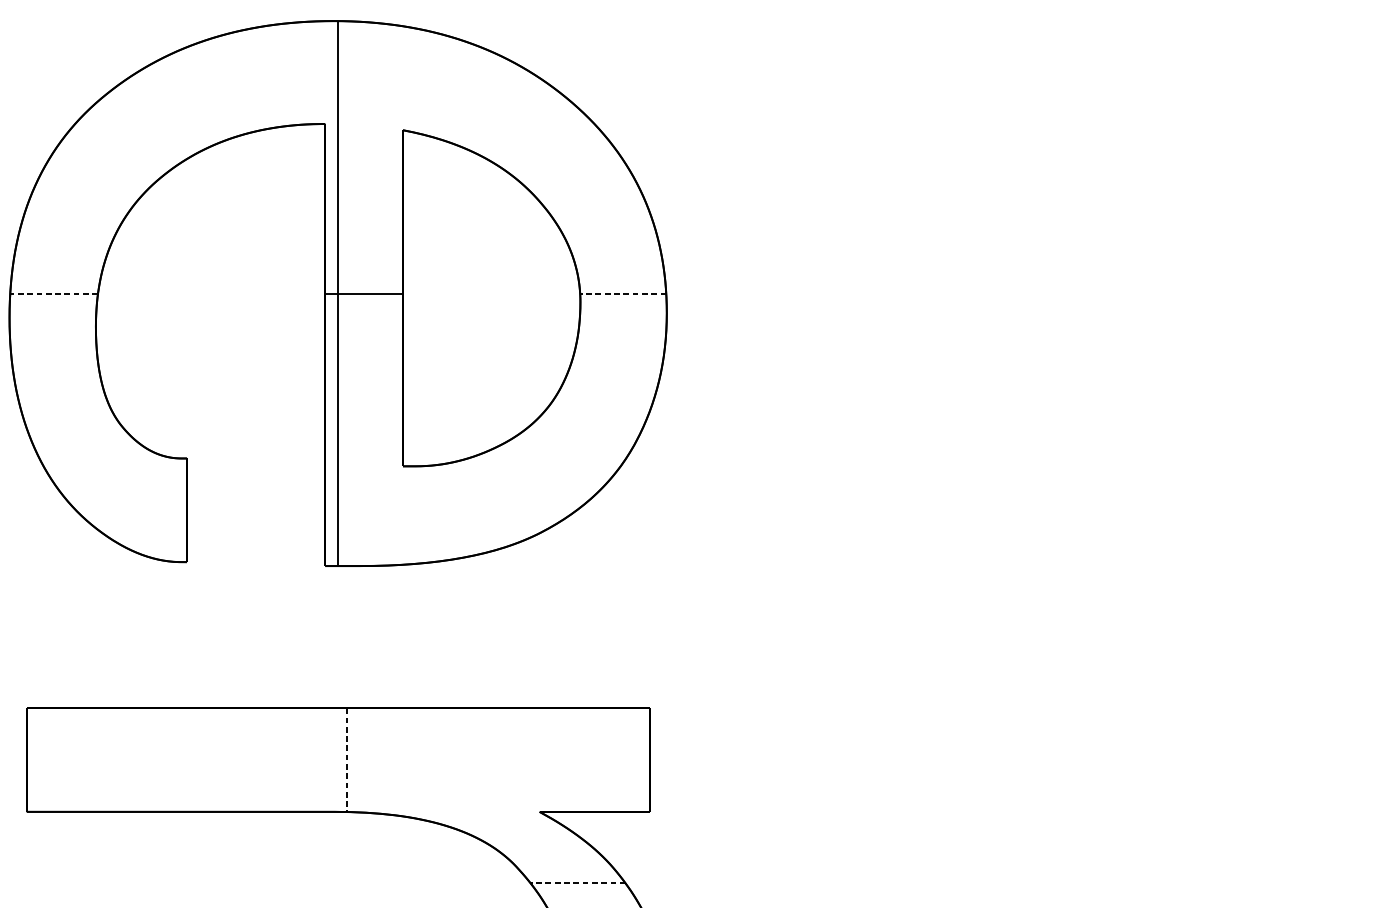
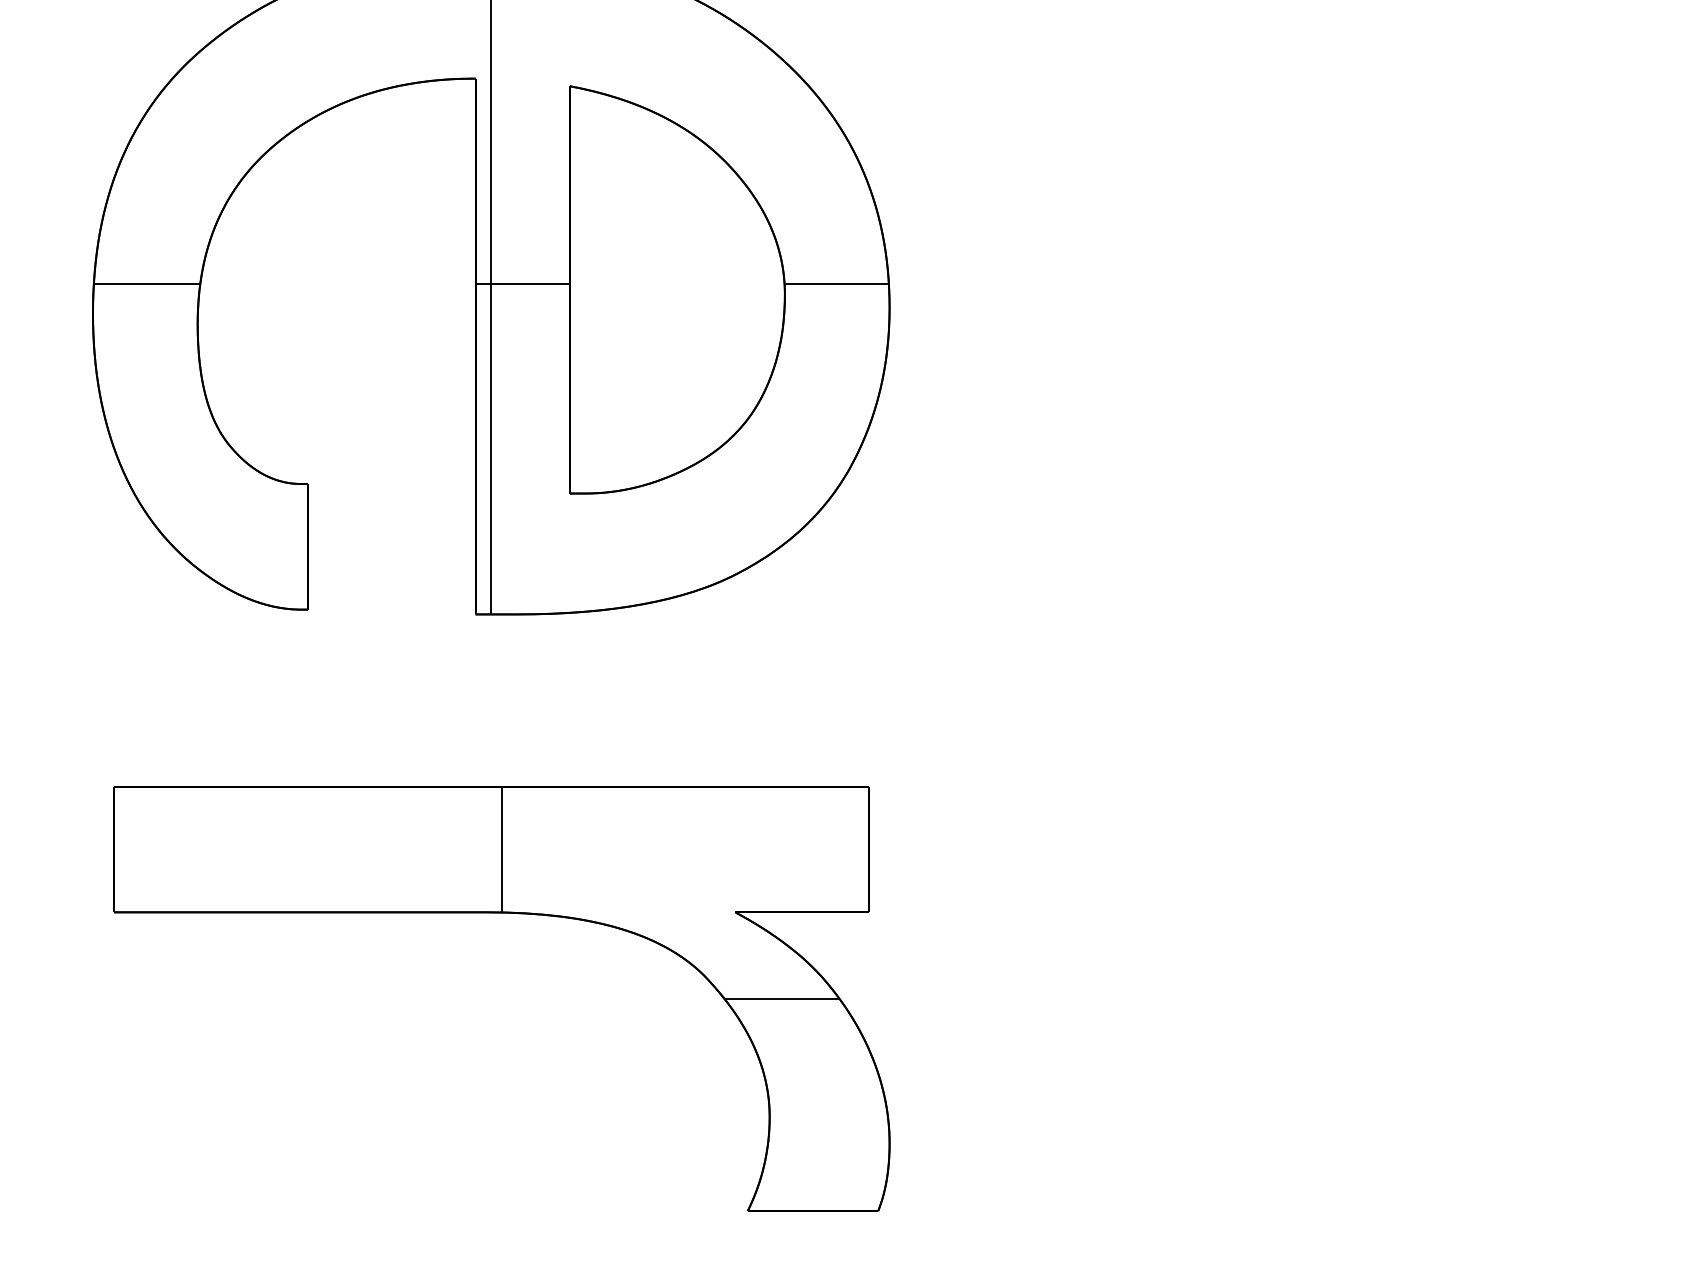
line: (53, 293) -> (146, 284), dashed -> solid
line: (623, 293) -> (836, 284), dashed -> solid
line: (346, 760) -> (501, 849), dashed -> solid
line: (578, 882) -> (782, 998), dashed -> solid

